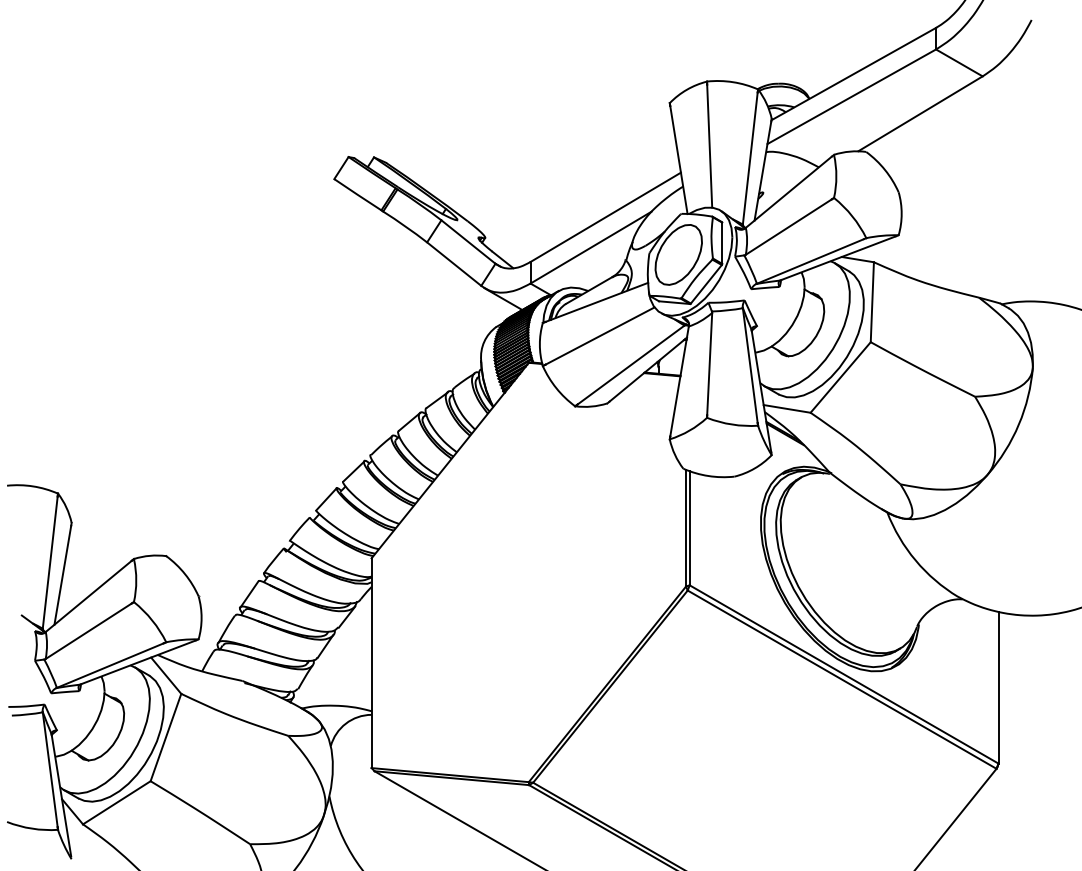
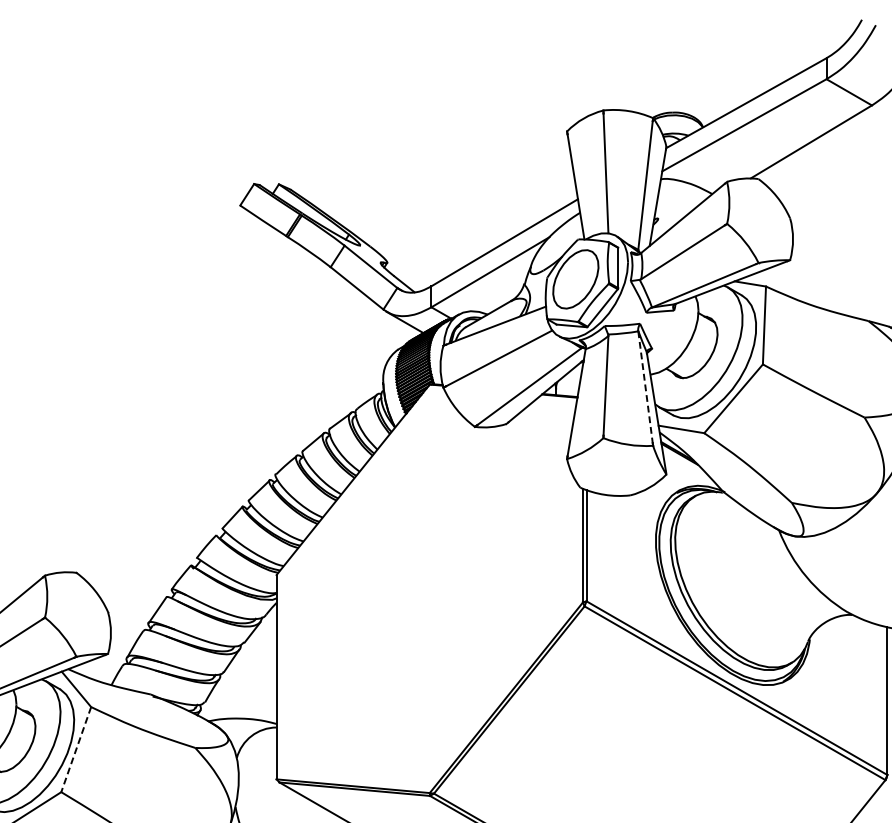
line: (750, 365) -> (645, 387), solid -> dashed
line: (165, 738) -> (75, 750), solid -> dashed

